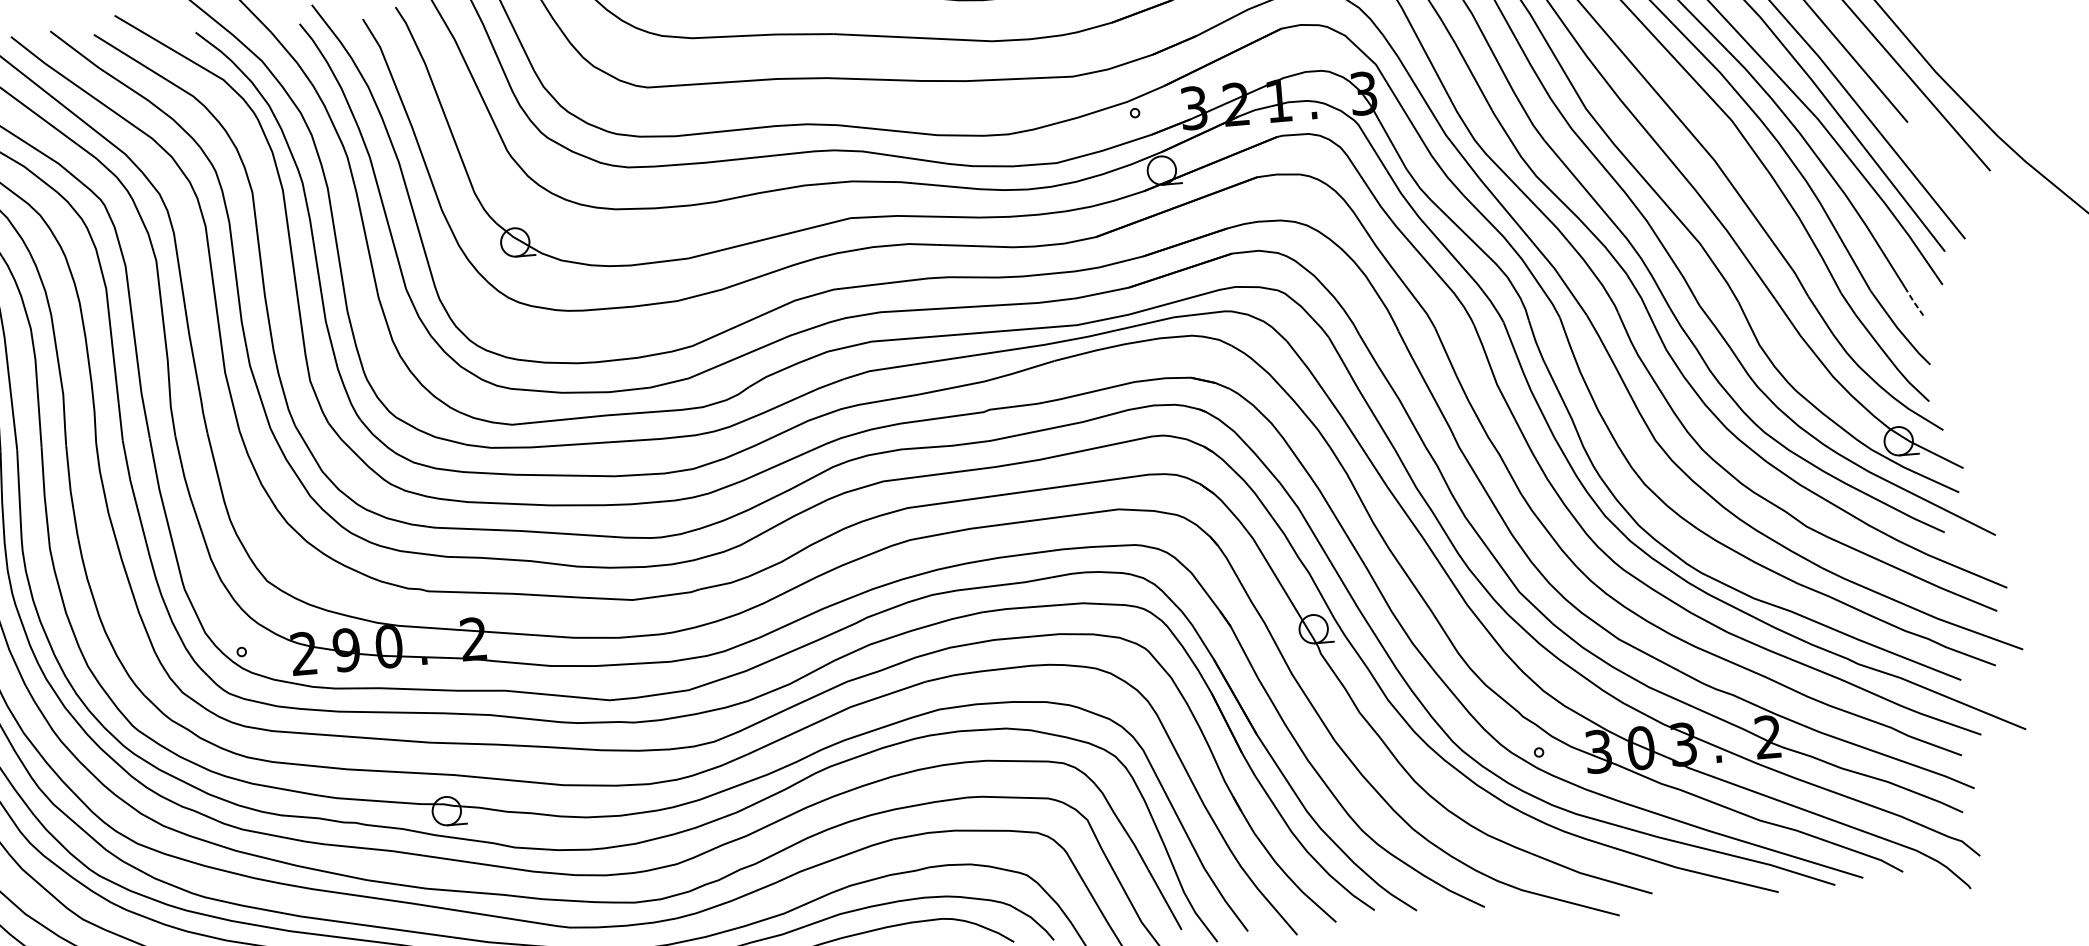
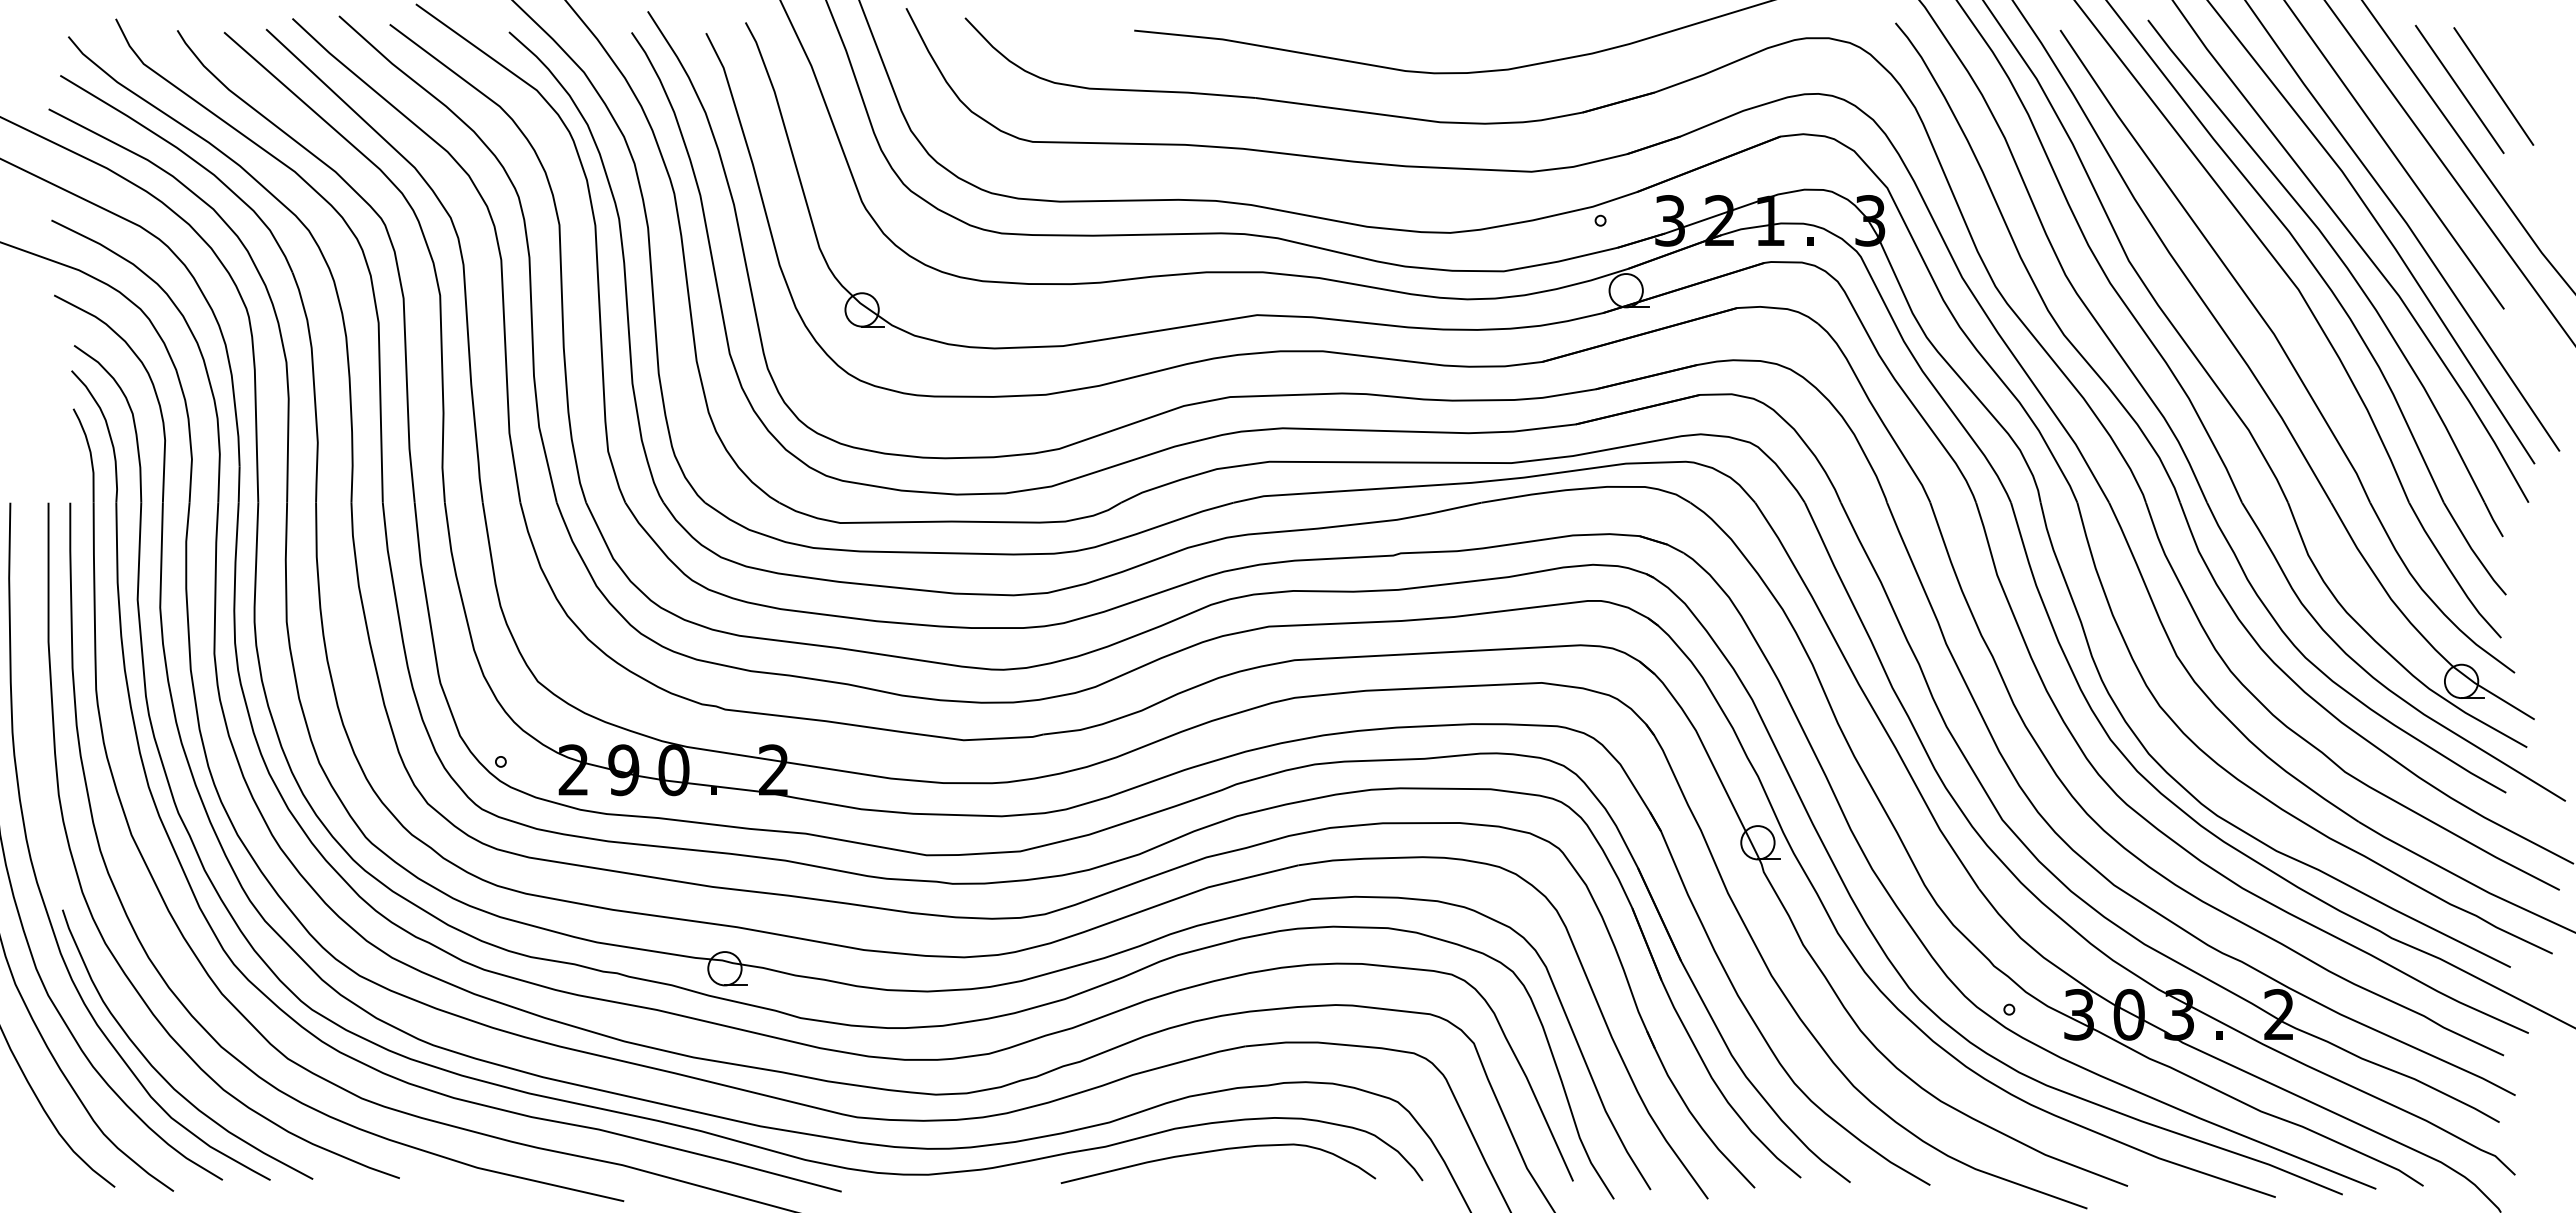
line: (1914, 301) -> (2493, 519), dashed -> solid

